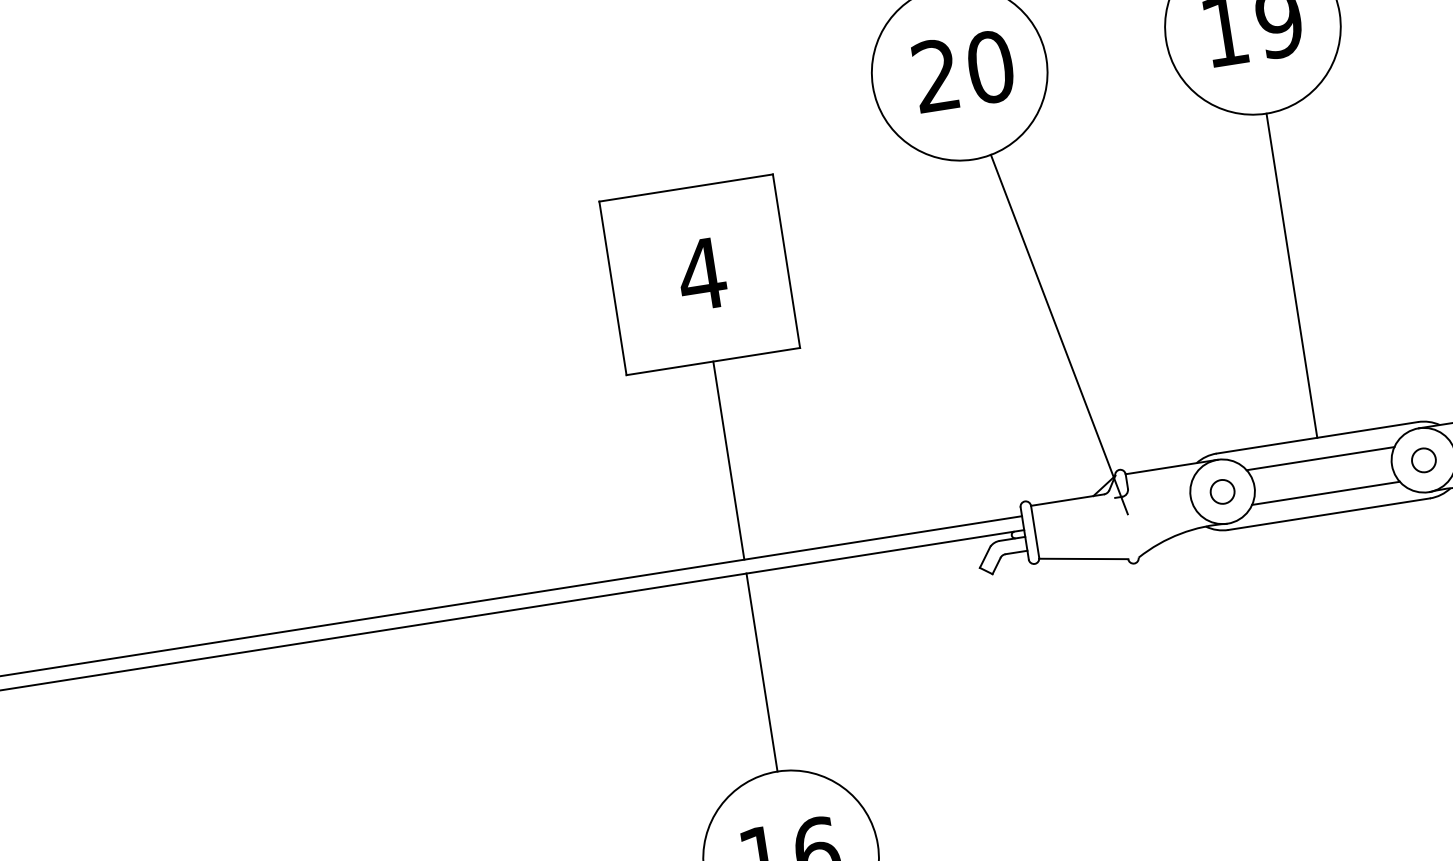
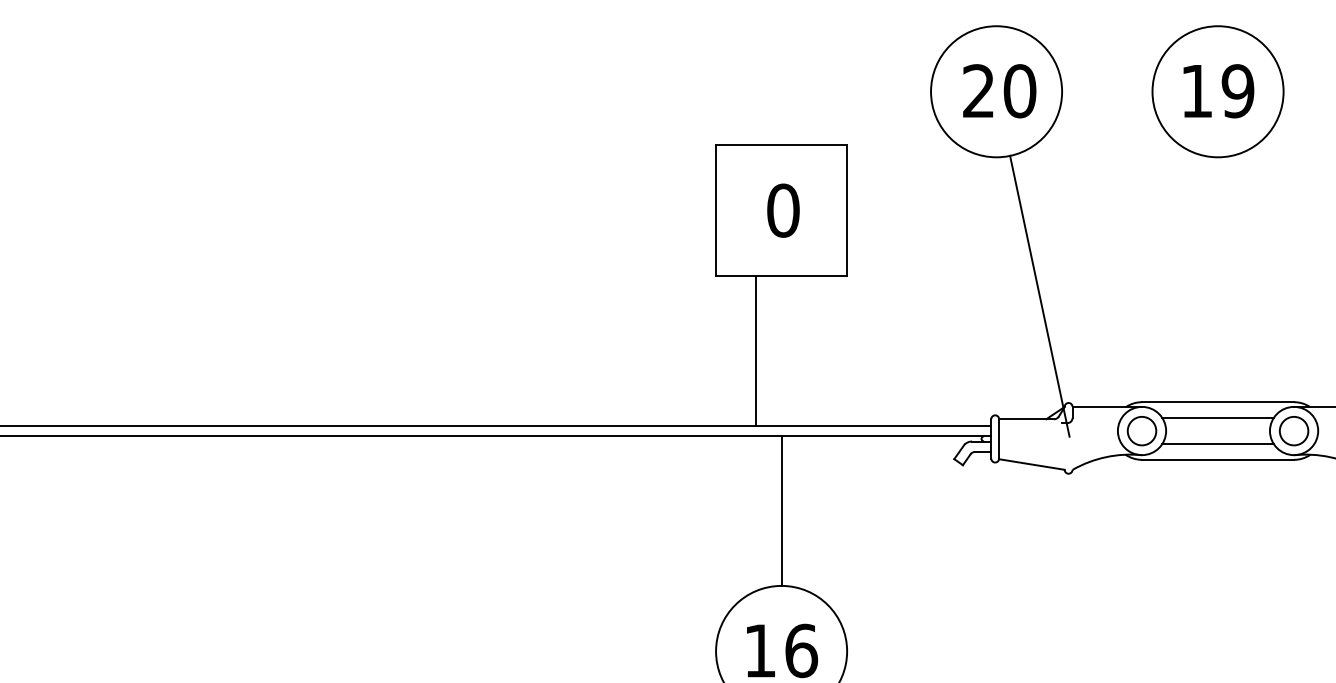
text: (702, 274) -> (783, 210), 4 -> 0
line: (1292, 275) -> (1218, 279), removed
line: (728, 459) -> (755, 350), moved
circle: (1423, 460) -> (1293, 431), size x1.6
circle: (1222, 492) -> (1141, 431), size x1.6

